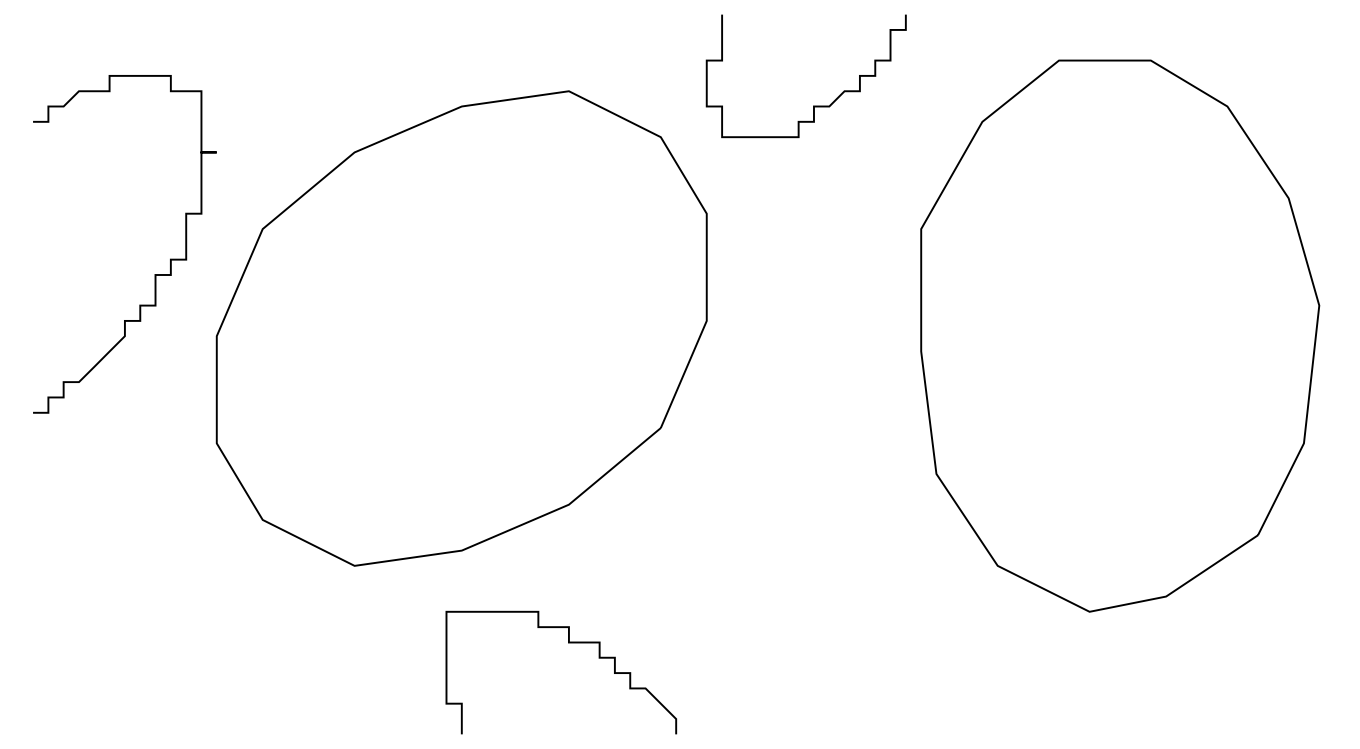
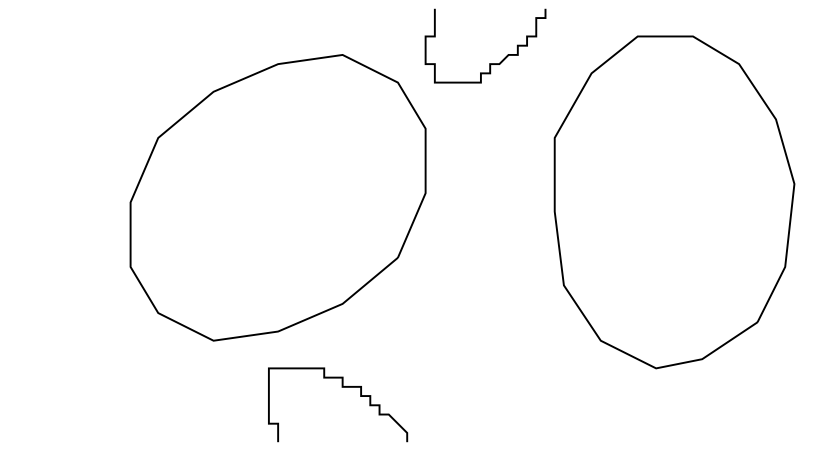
part: (155, 273) -> (93, 164), removed

